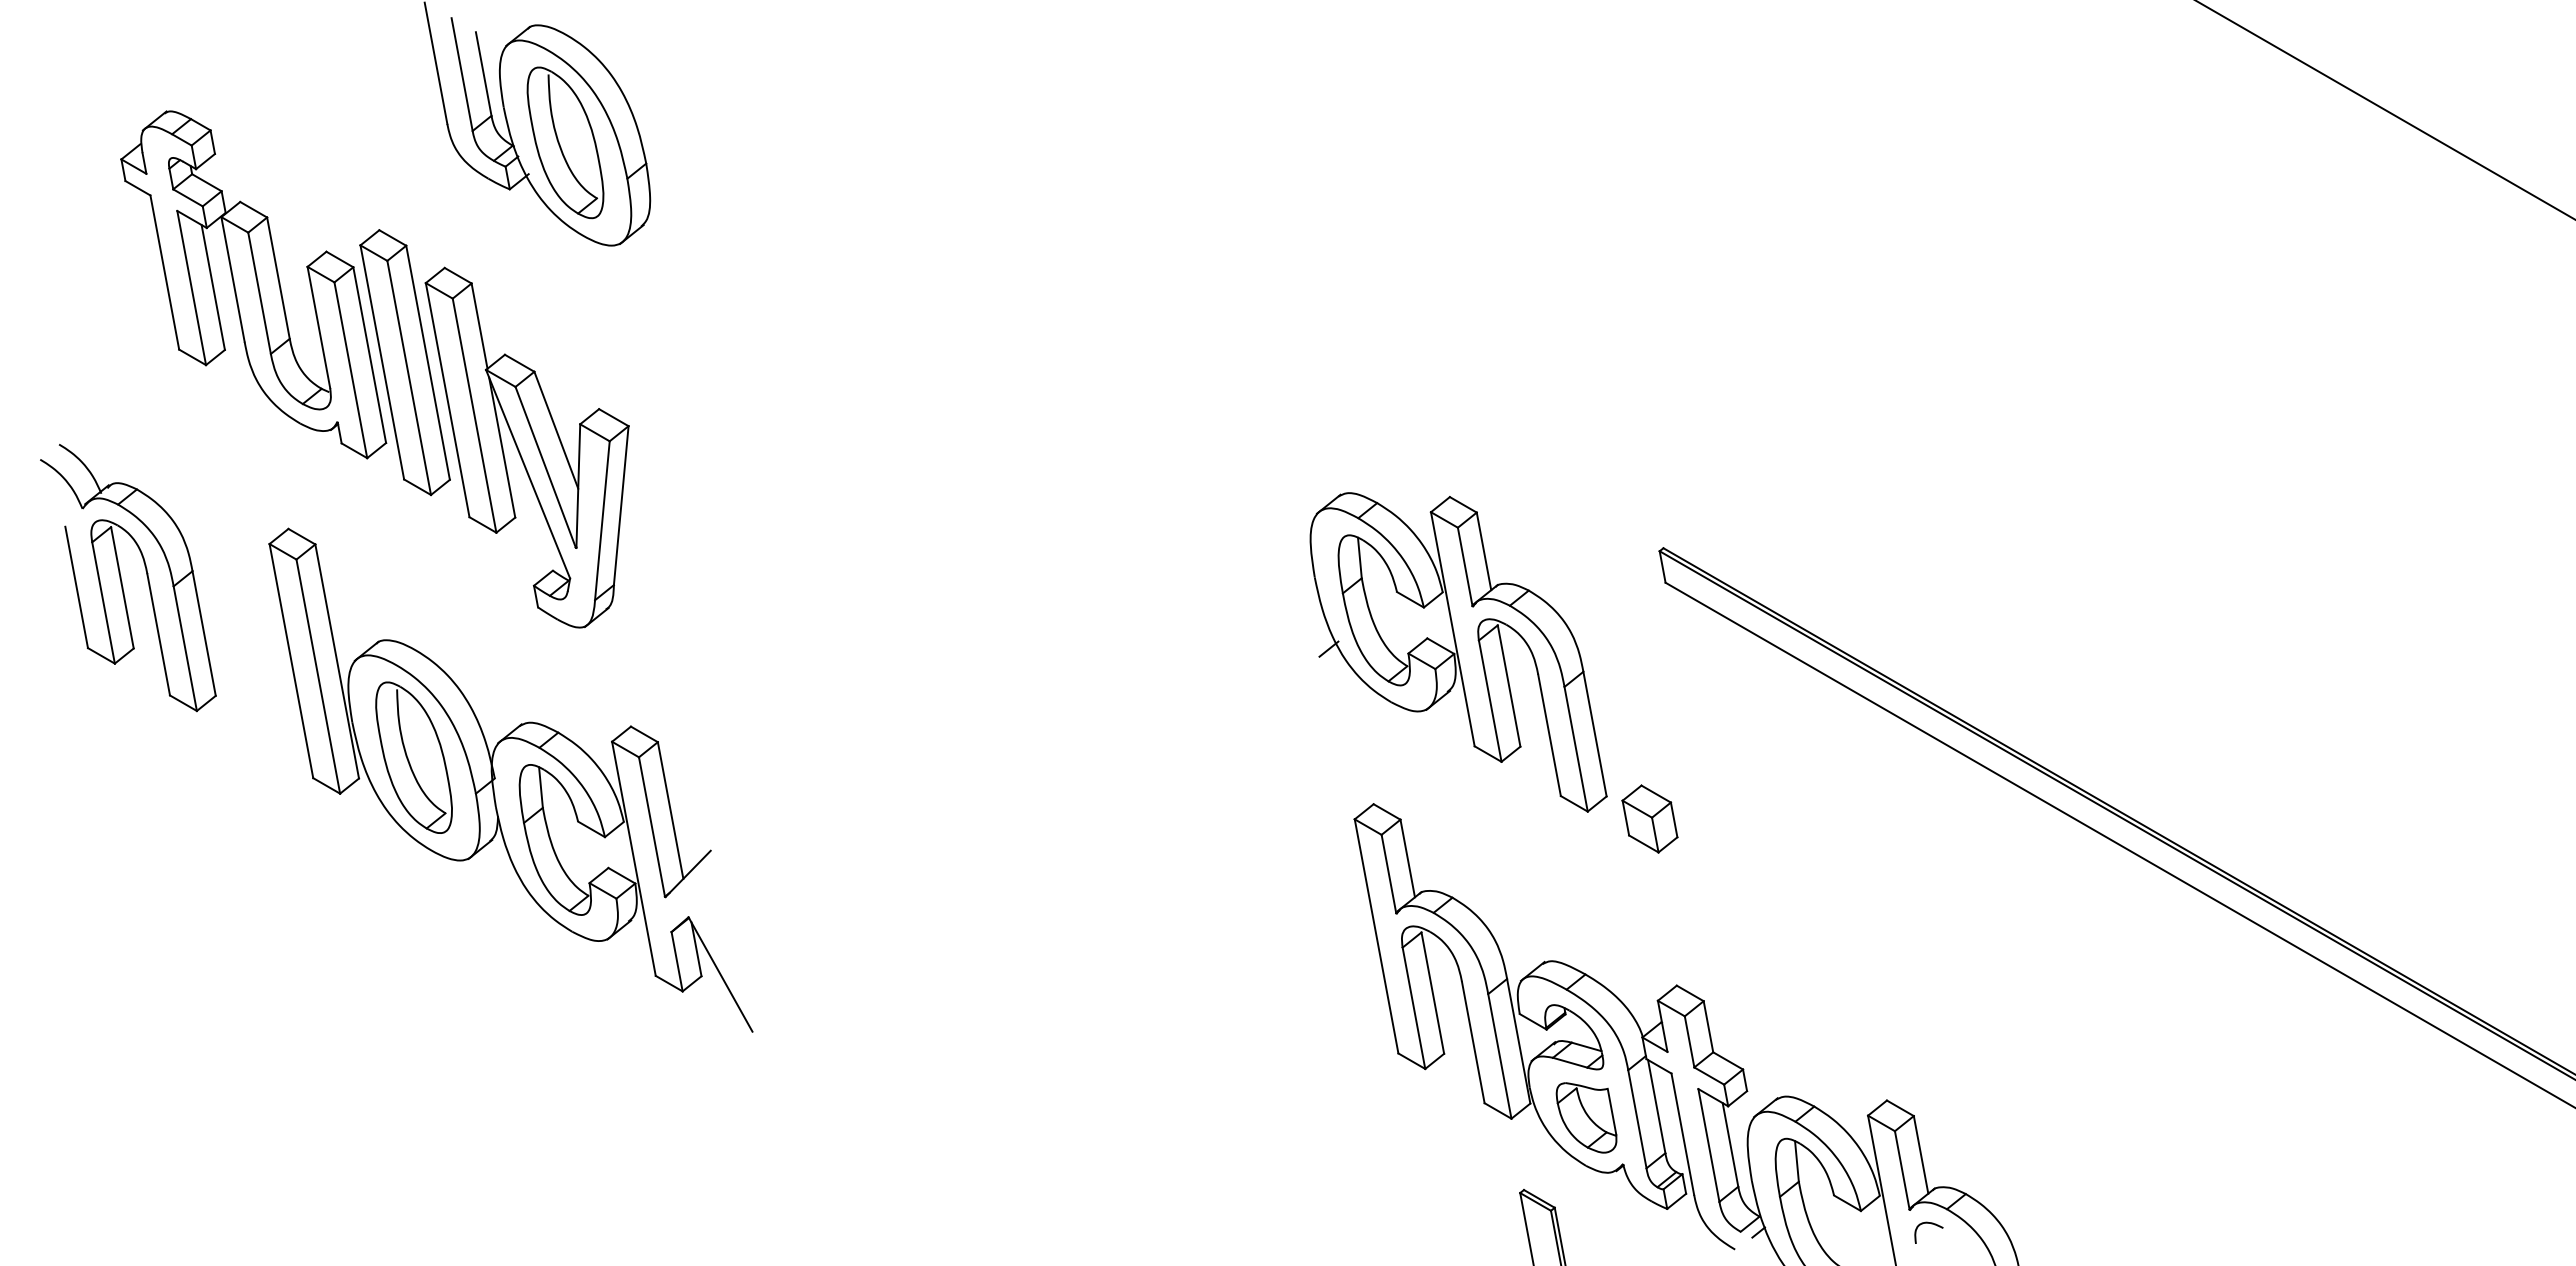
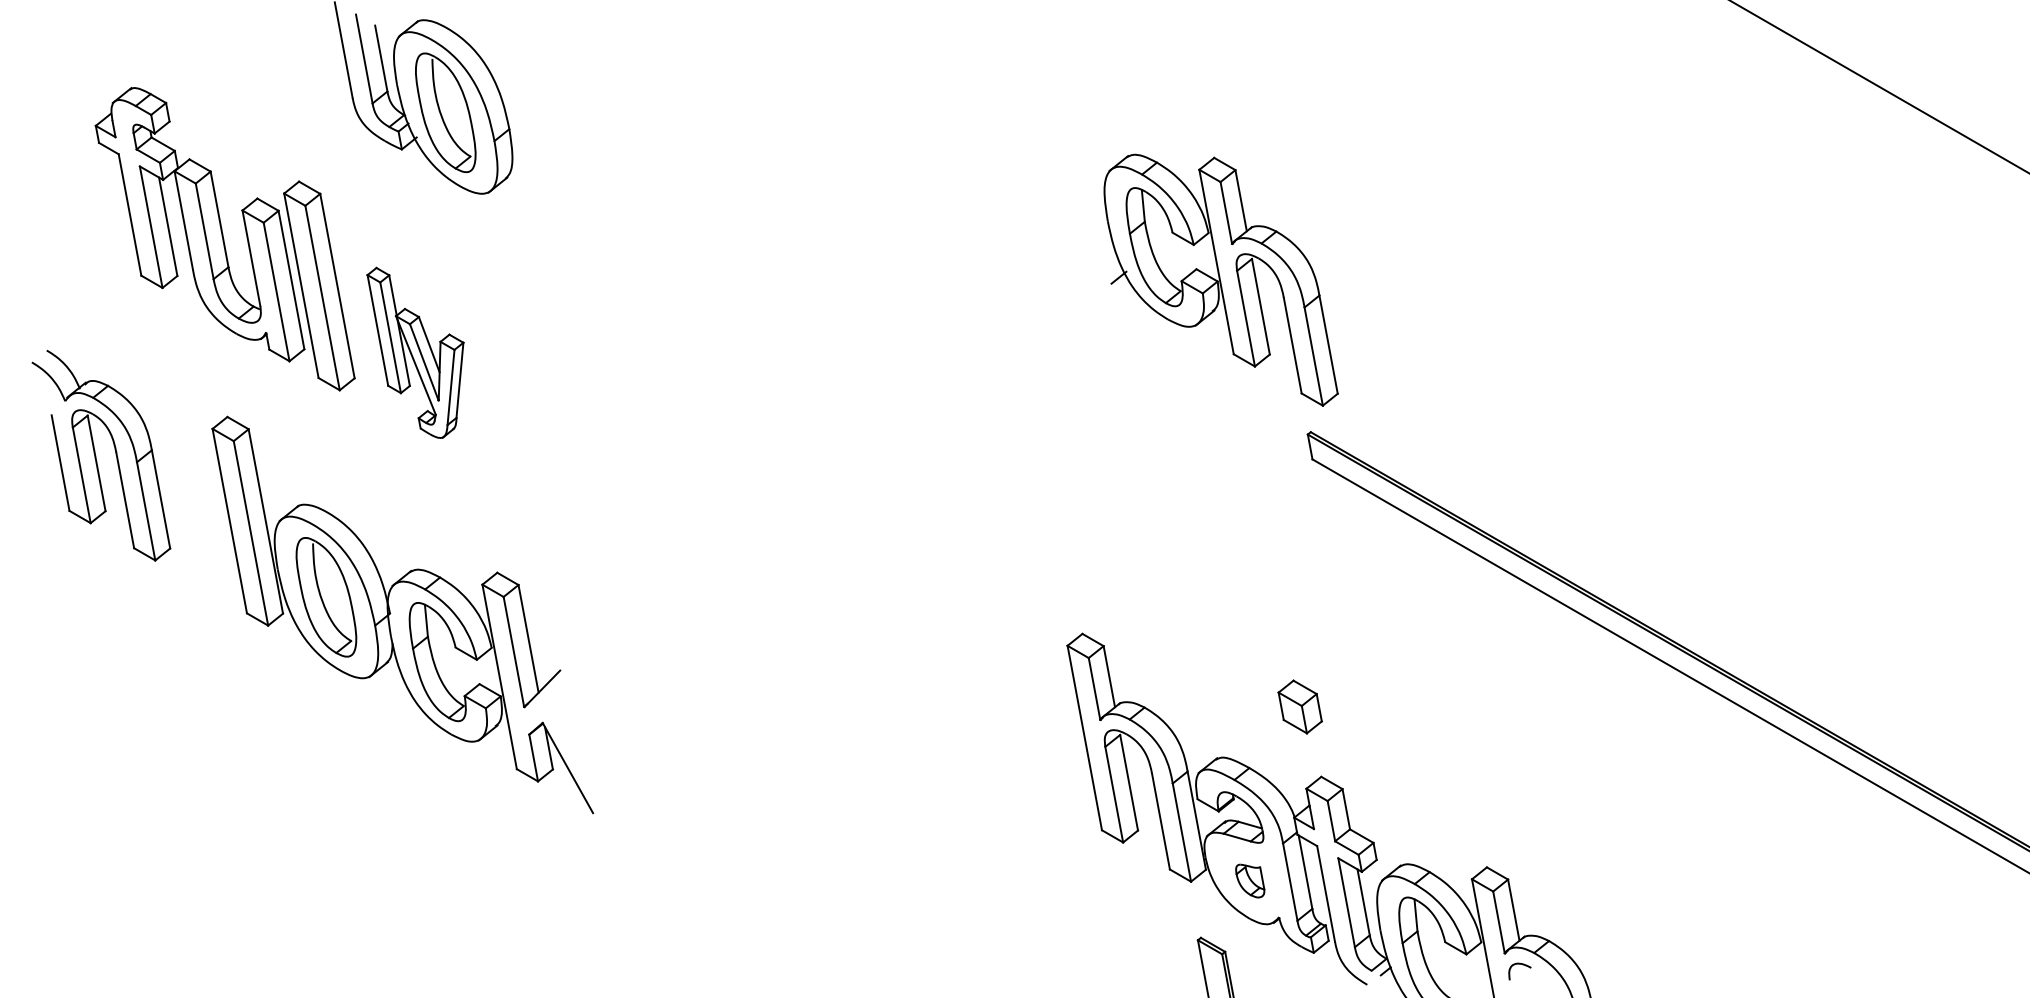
part: (526, 447) -> (415, 352), size x0.6
part: (1458, 652) -> (1221, 280), moved
part: (1649, 818) -> (1299, 706), moved
part: (1586, 1117) -> (1250, 880), size x0.6

